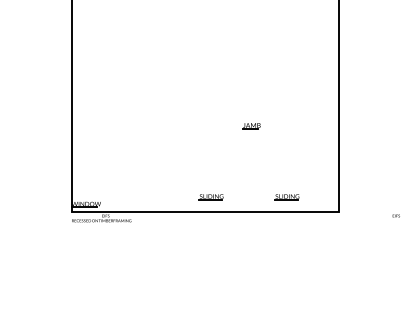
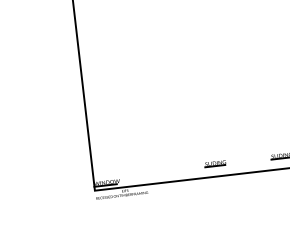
part: (251, 126) -> (243, 98), removed

